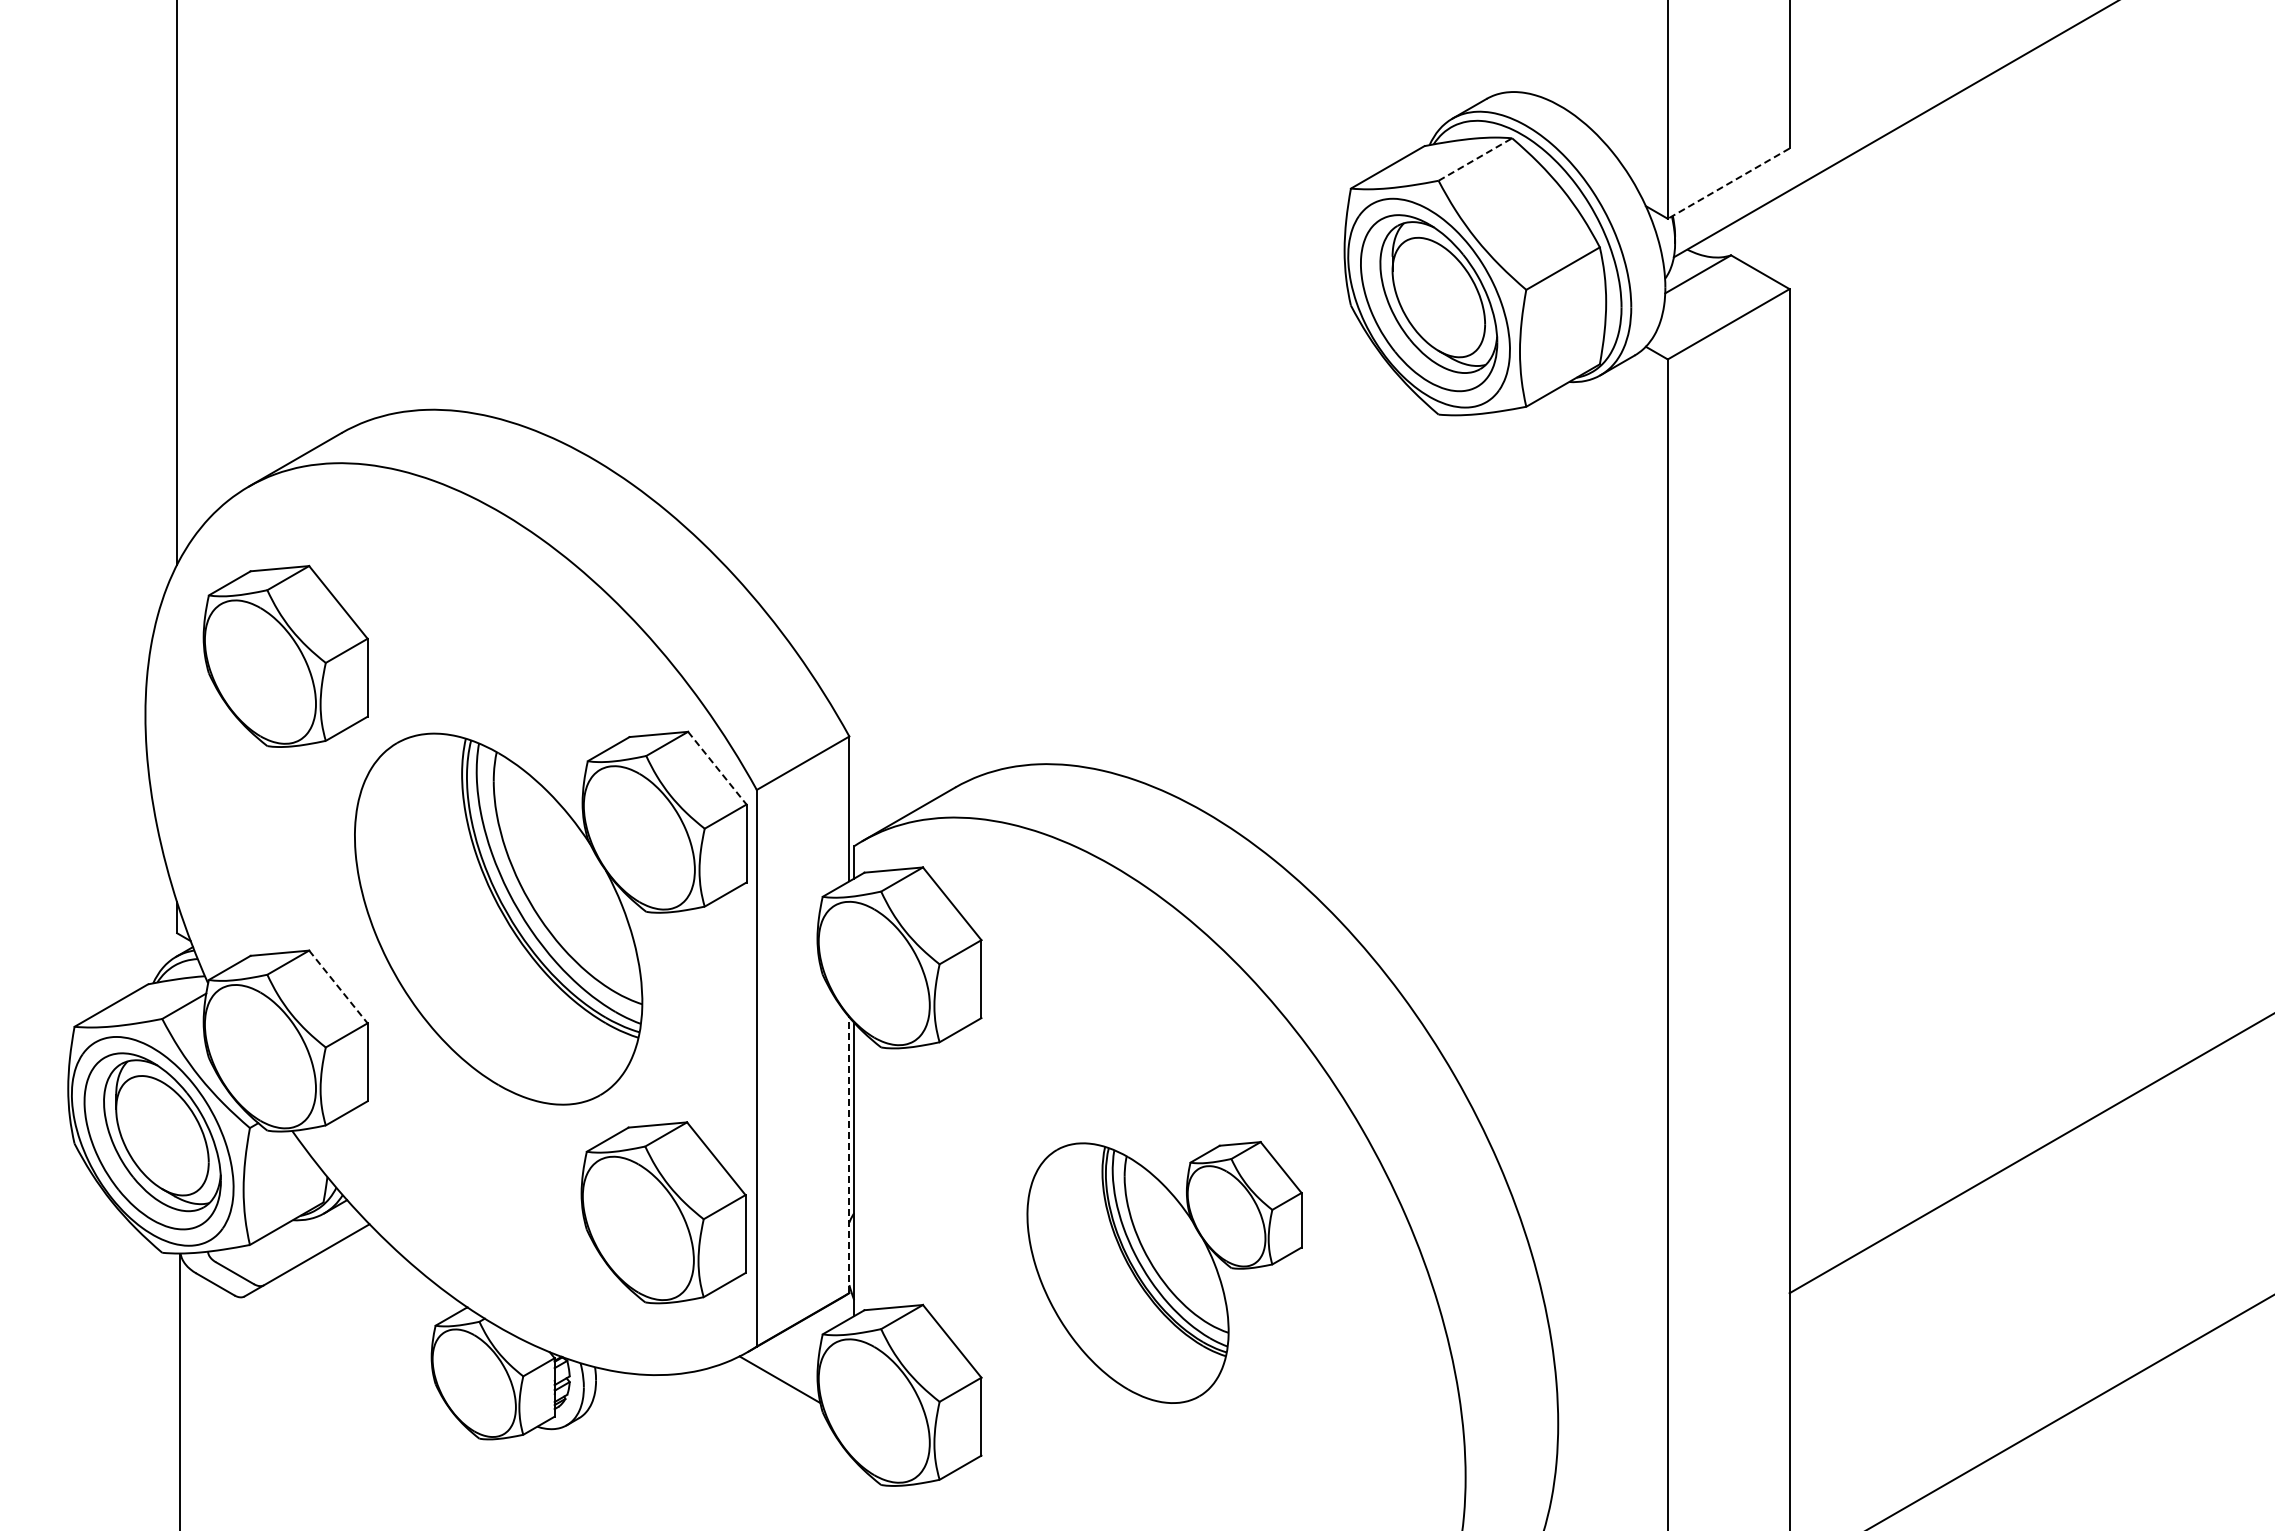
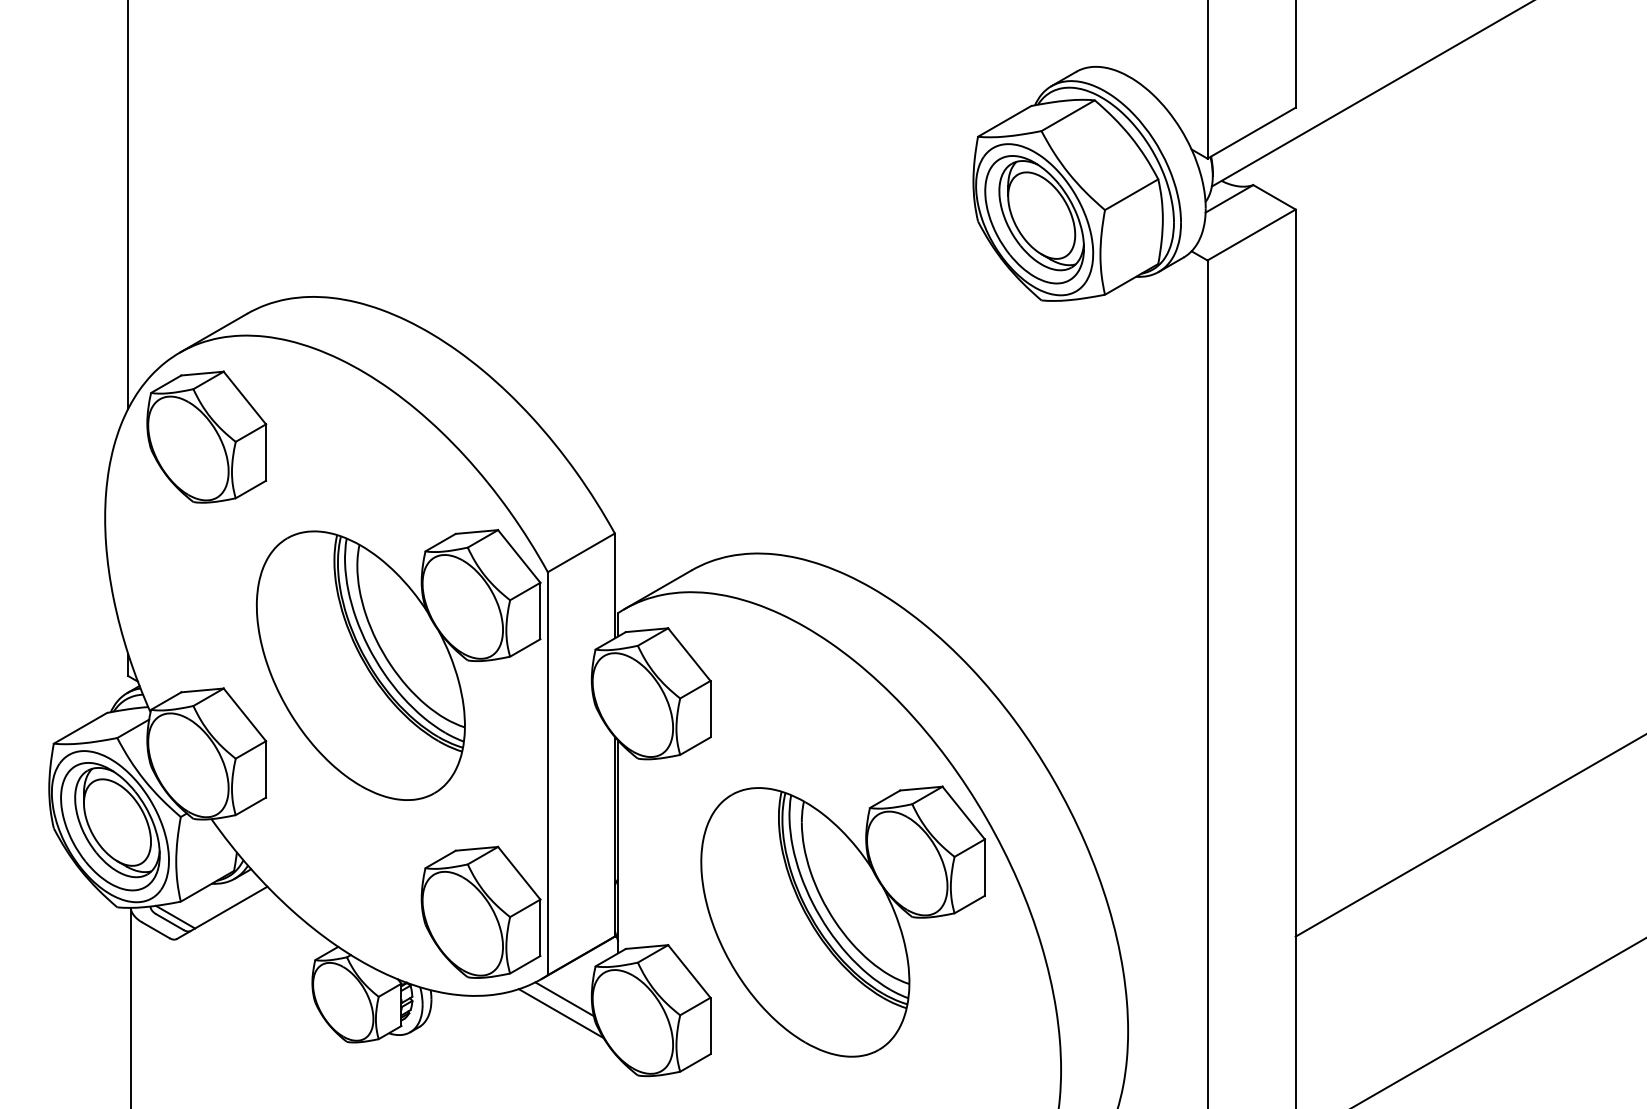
line: (1475, 159) -> (1068, 115), dashed -> solid
line: (1728, 183) -> (1251, 133), dashed -> solid
part: (285, 655) -> (206, 436), moved
line: (717, 768) -> (519, 556), dashed -> solid
line: (338, 986) -> (244, 714), dashed -> solid
line: (849, 1155) -> (614, 836), dashed -> solid
part: (663, 1212) -> (481, 912), moved
line: (242, 1266) -> (175, 917), added
part: (1164, 1272) -> (843, 921), size x1.43
line: (774, 1399) -> (560, 1013), added

